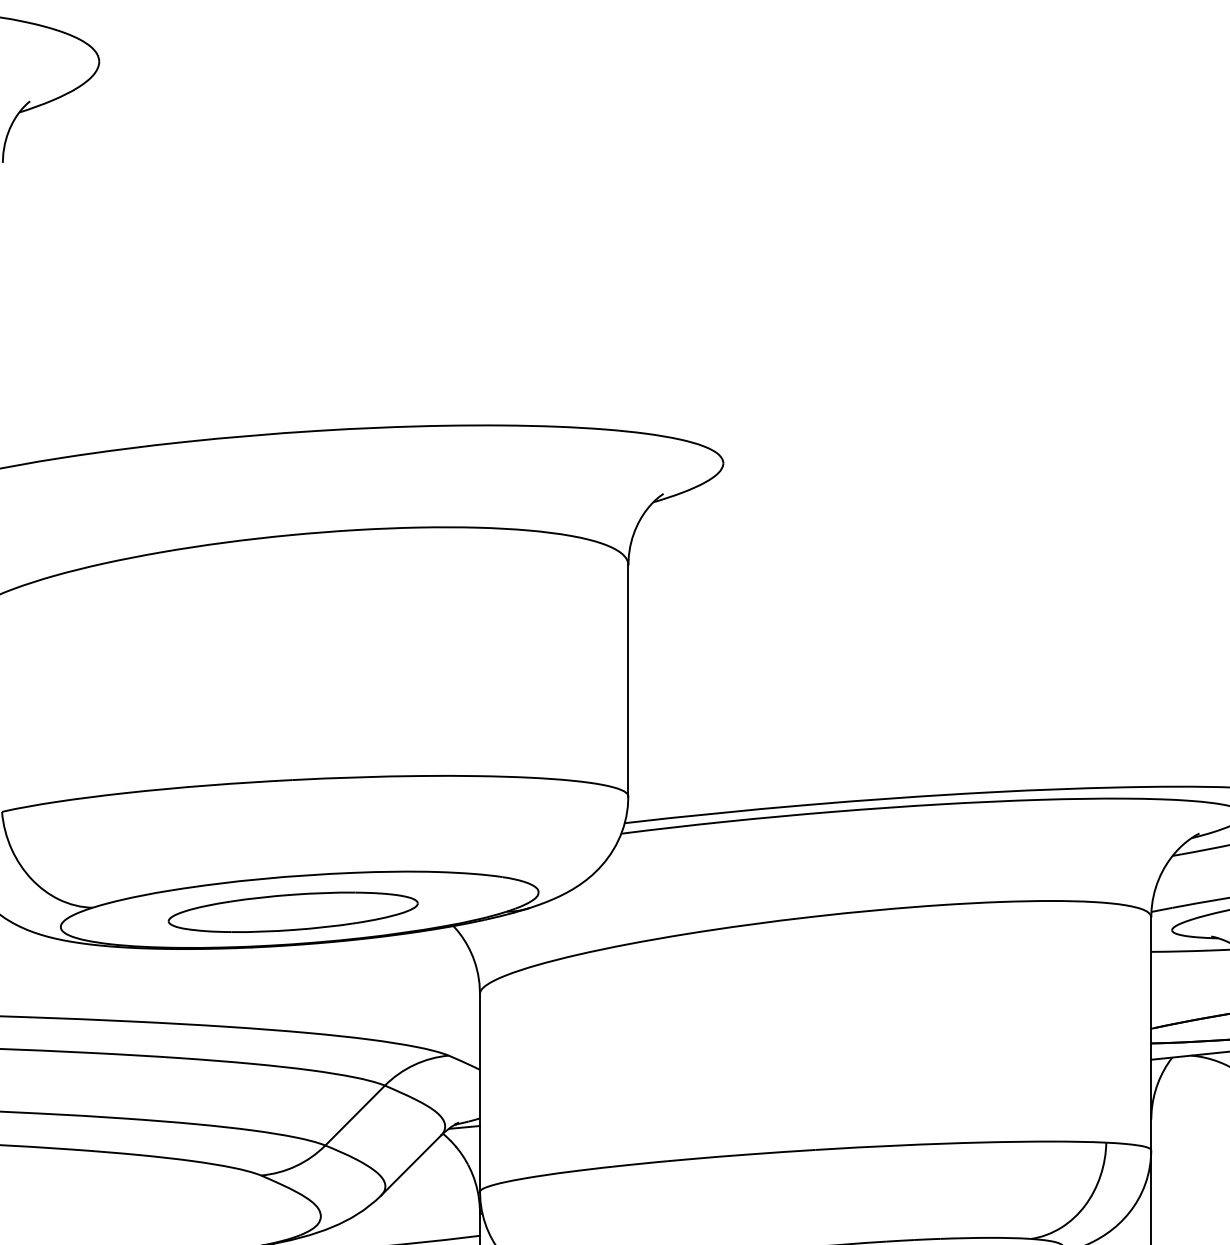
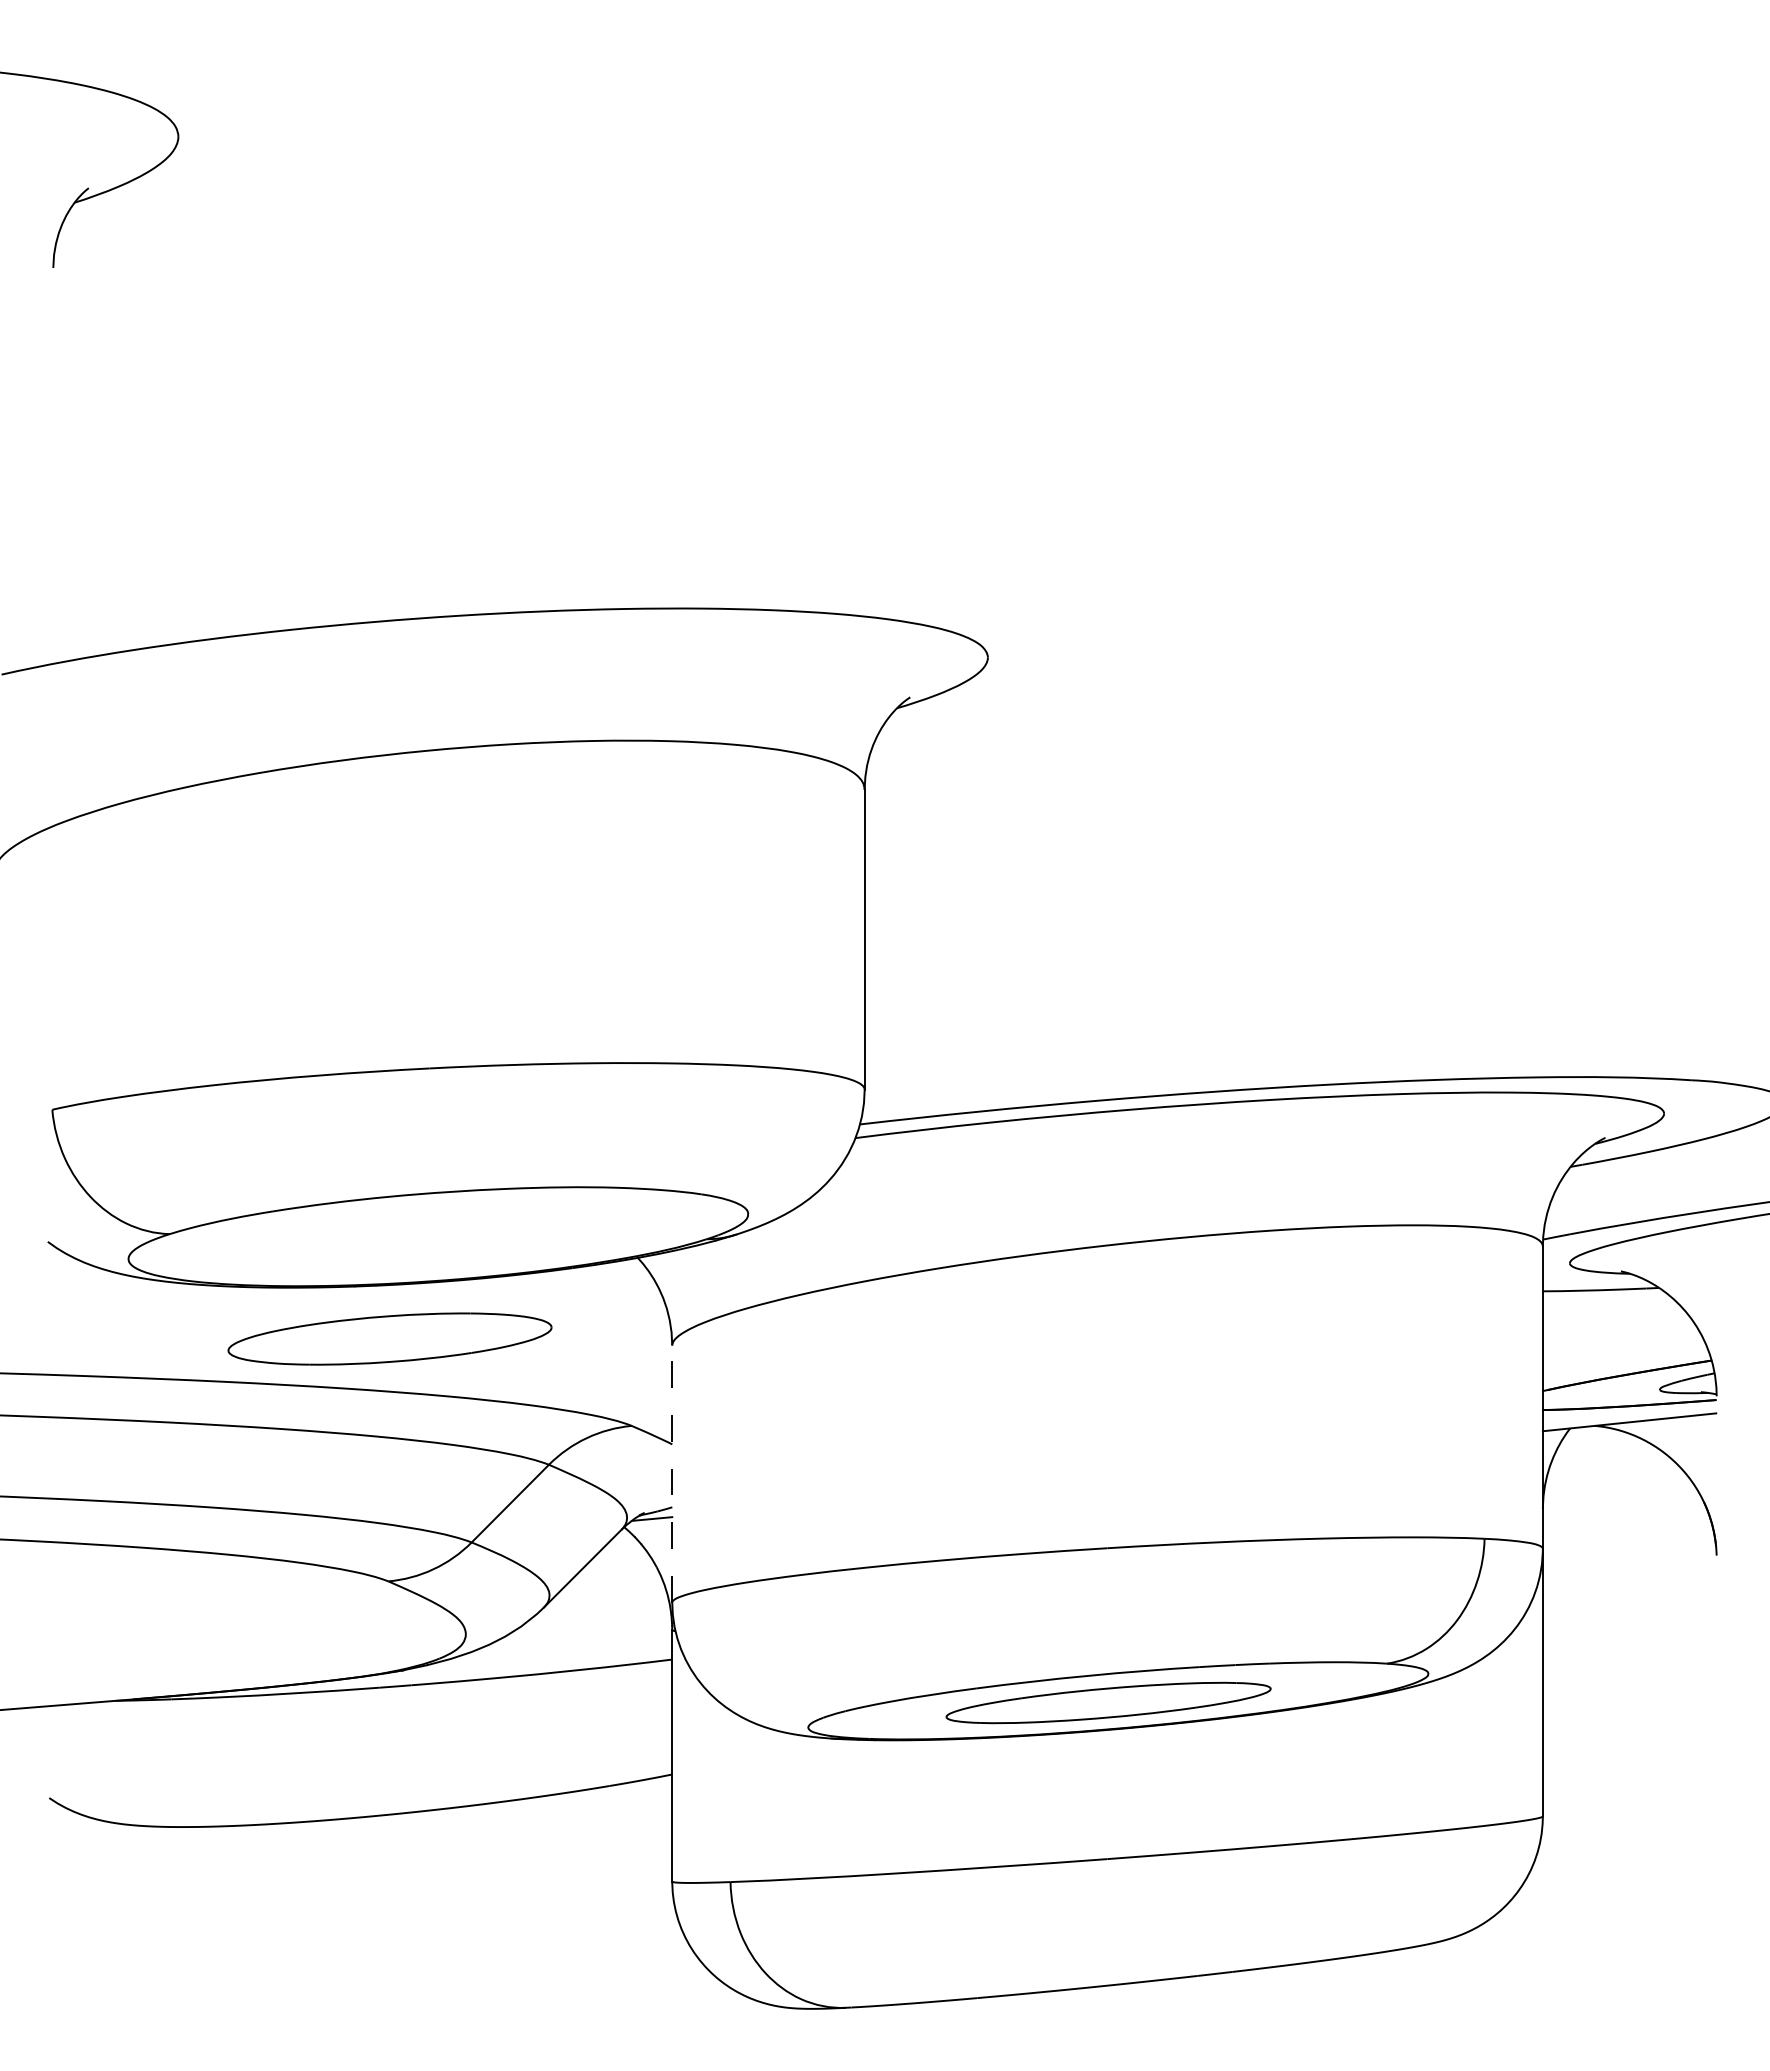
part: (292, 911) -> (389, 1338), moved
line: (480, 1093) -> (672, 1474), solid -> dashed

